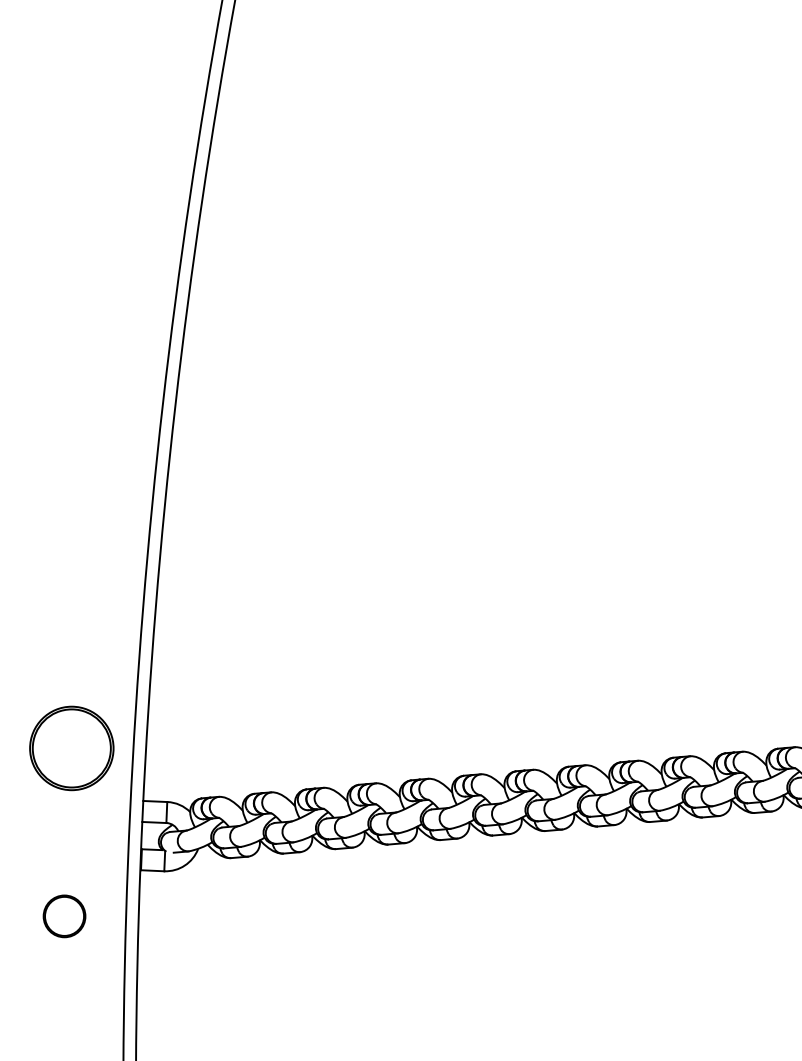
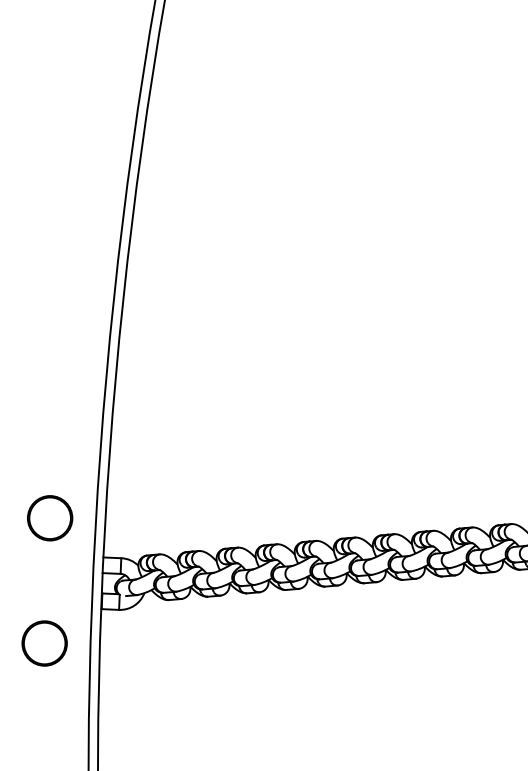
part: (71, 748) -> (49, 518), size x0.71
part: (64, 916) -> (44, 643), size x1.43

